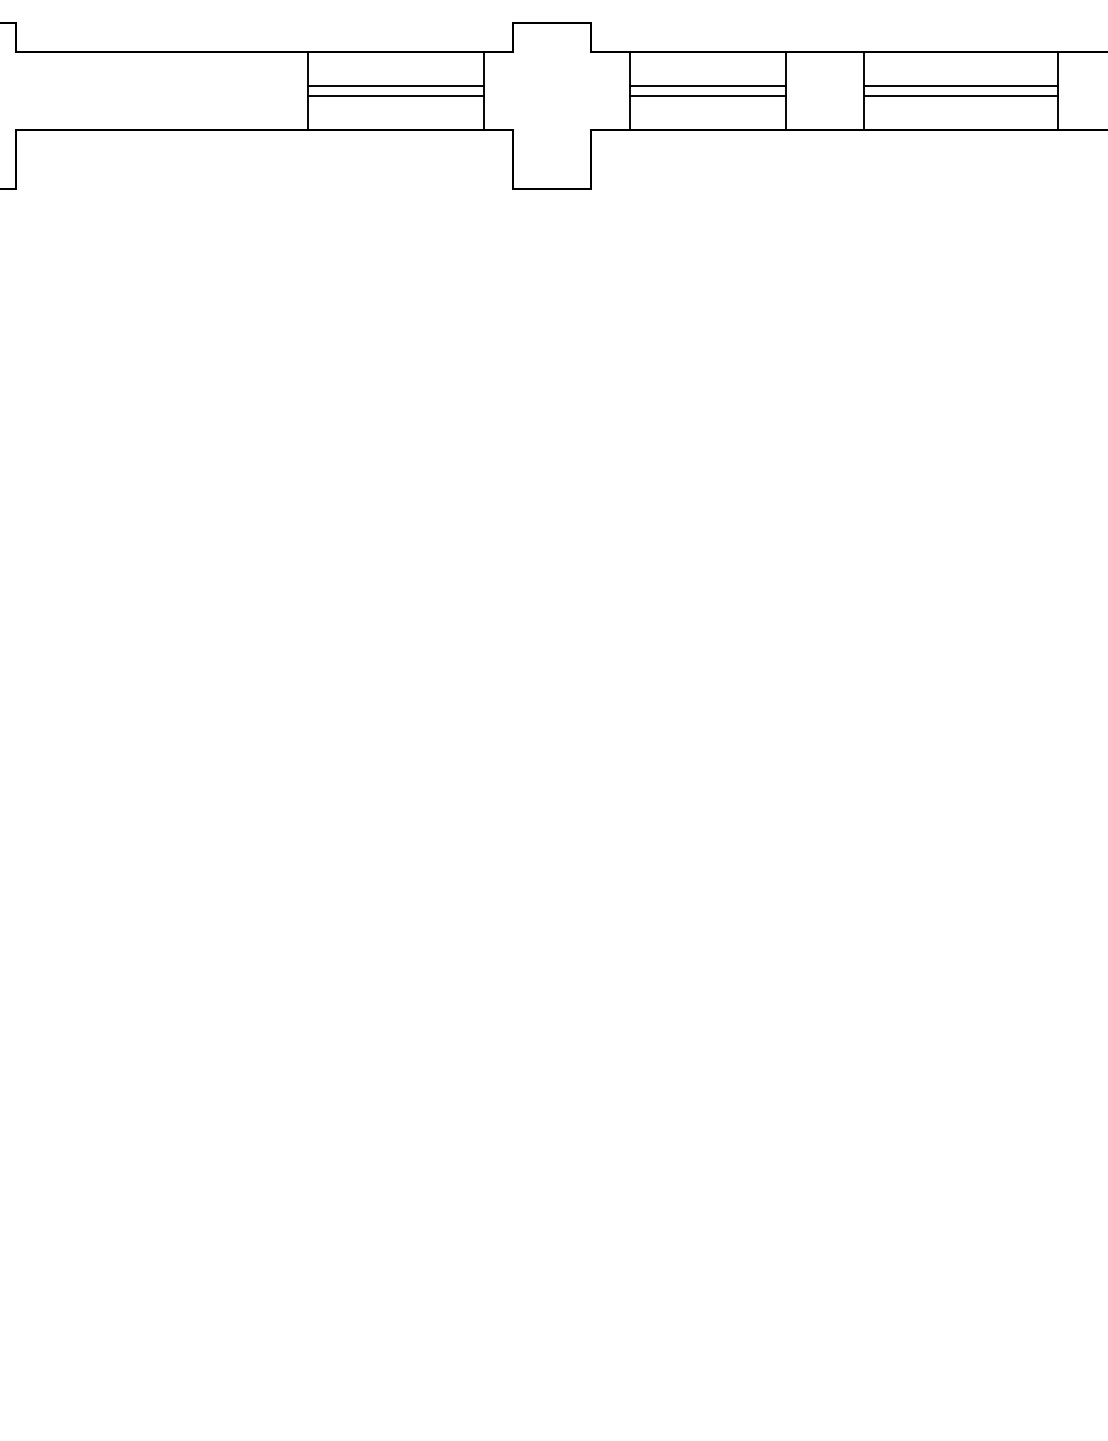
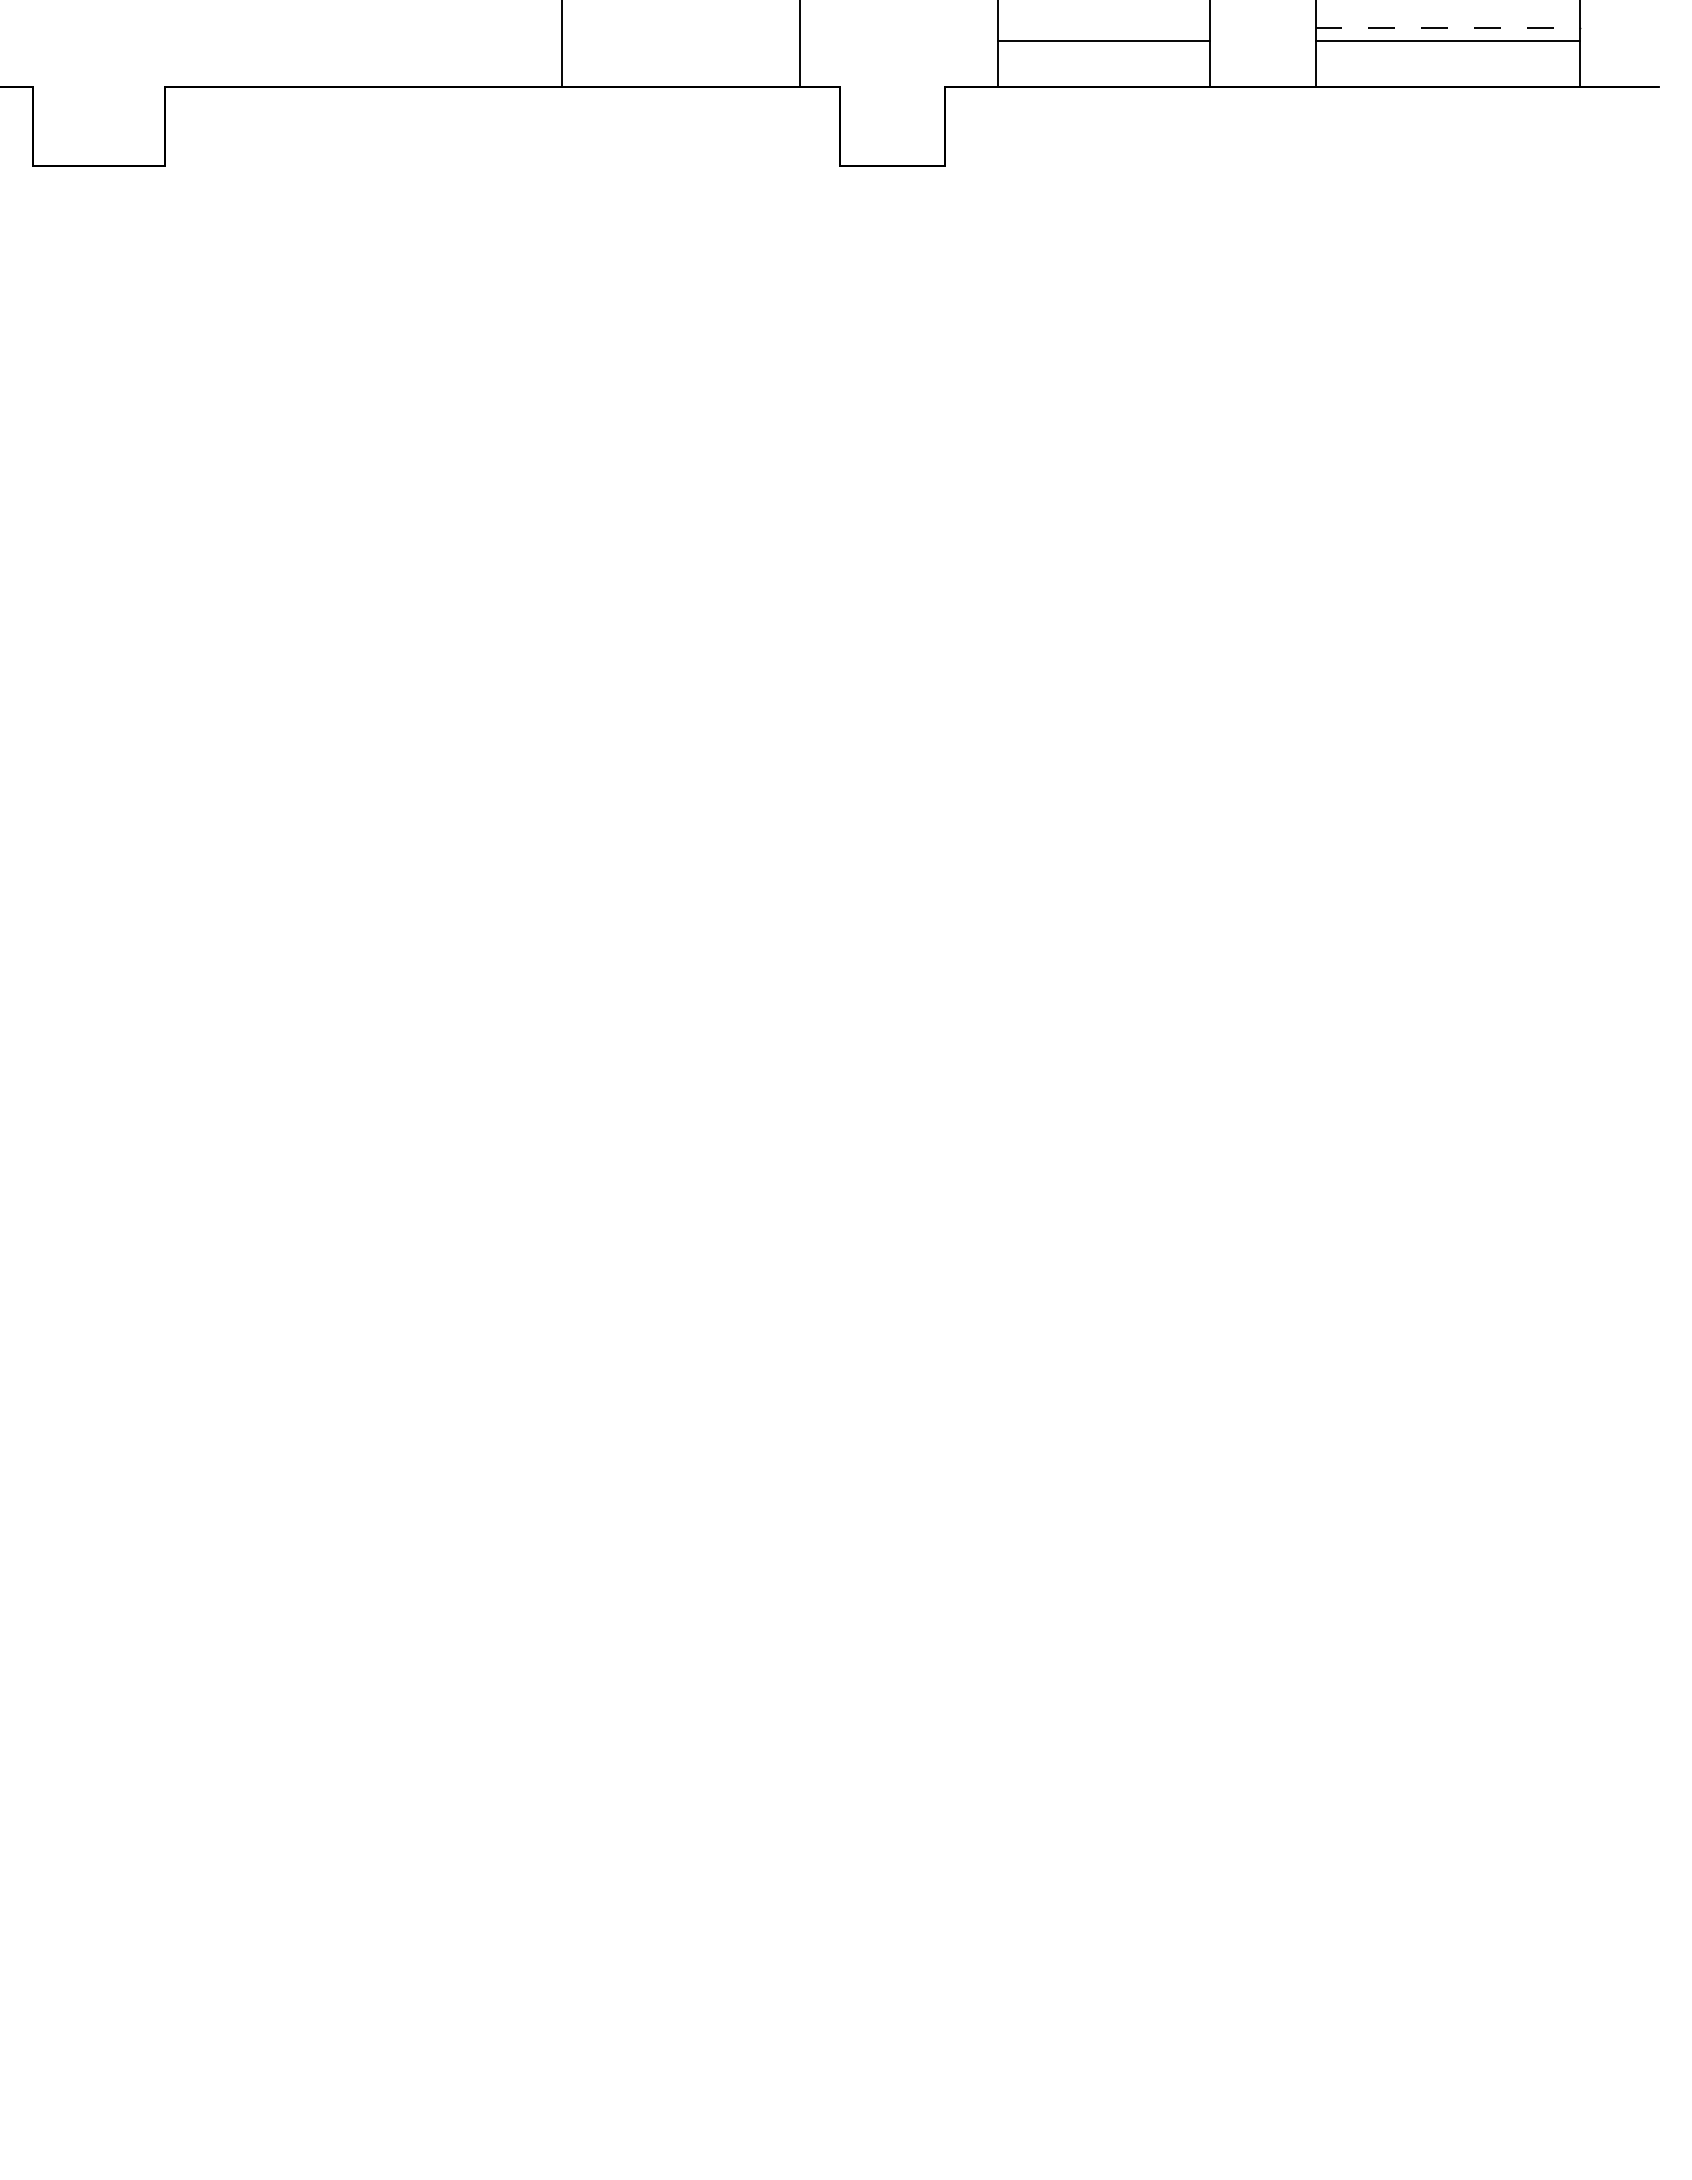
line: (395, 86) -> (680, 27), removed
line: (707, 86) -> (1103, 27), removed
line: (961, 86) -> (1448, 27), solid -> dashed
line: (395, 95) -> (680, 40), removed

